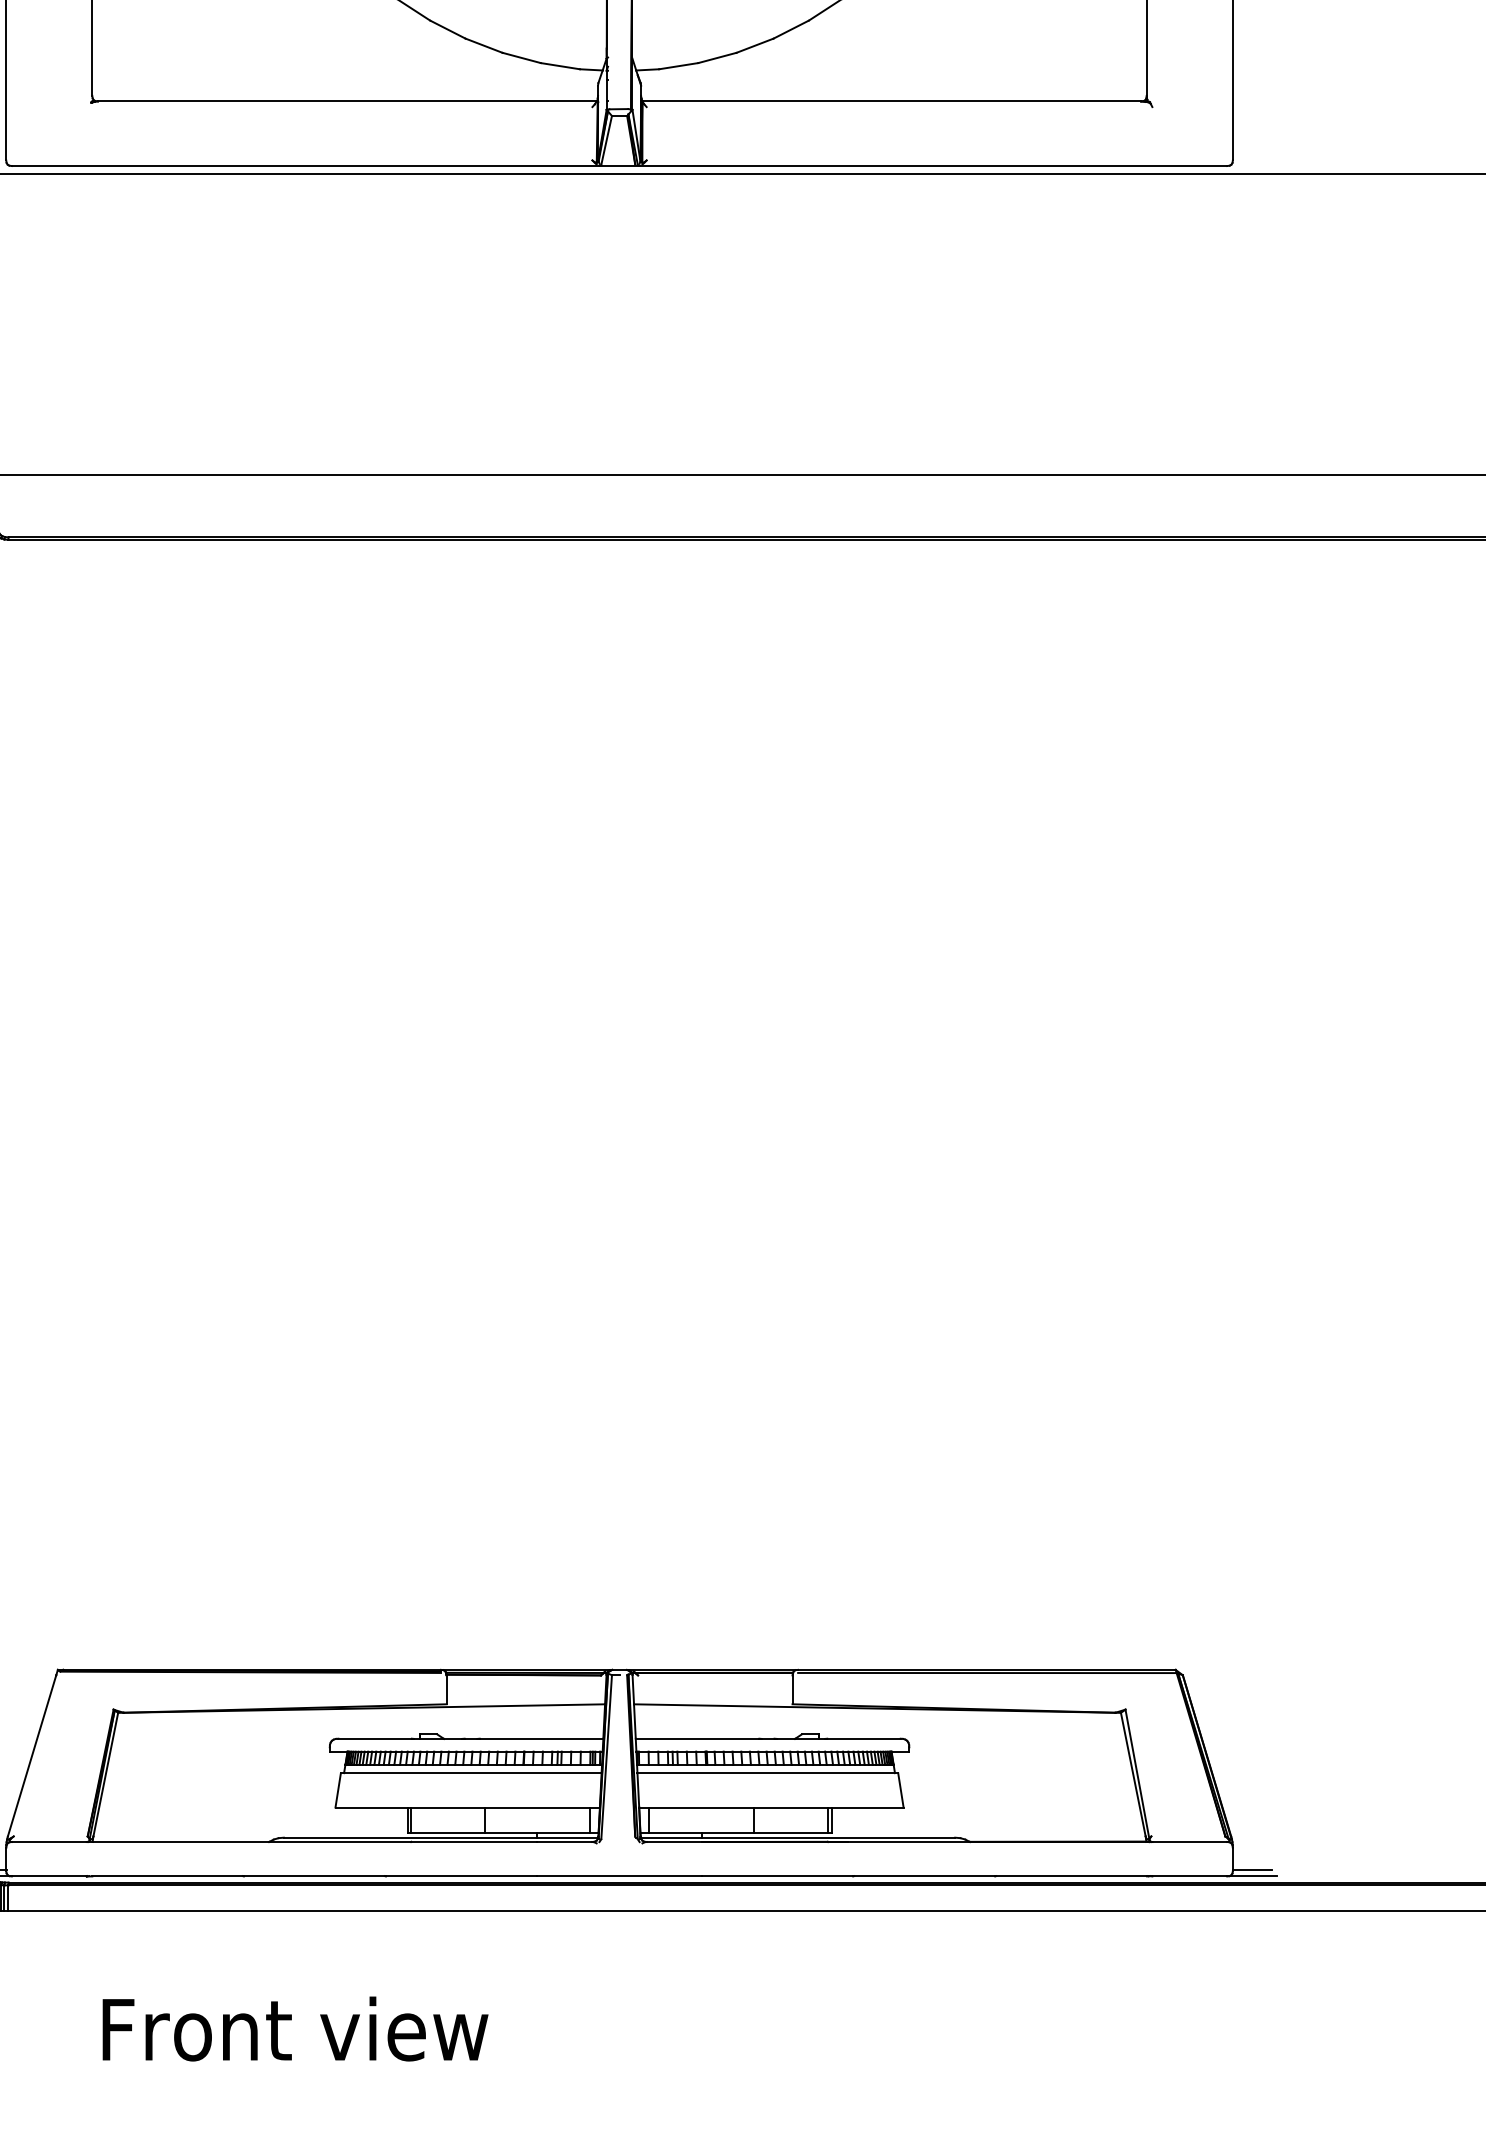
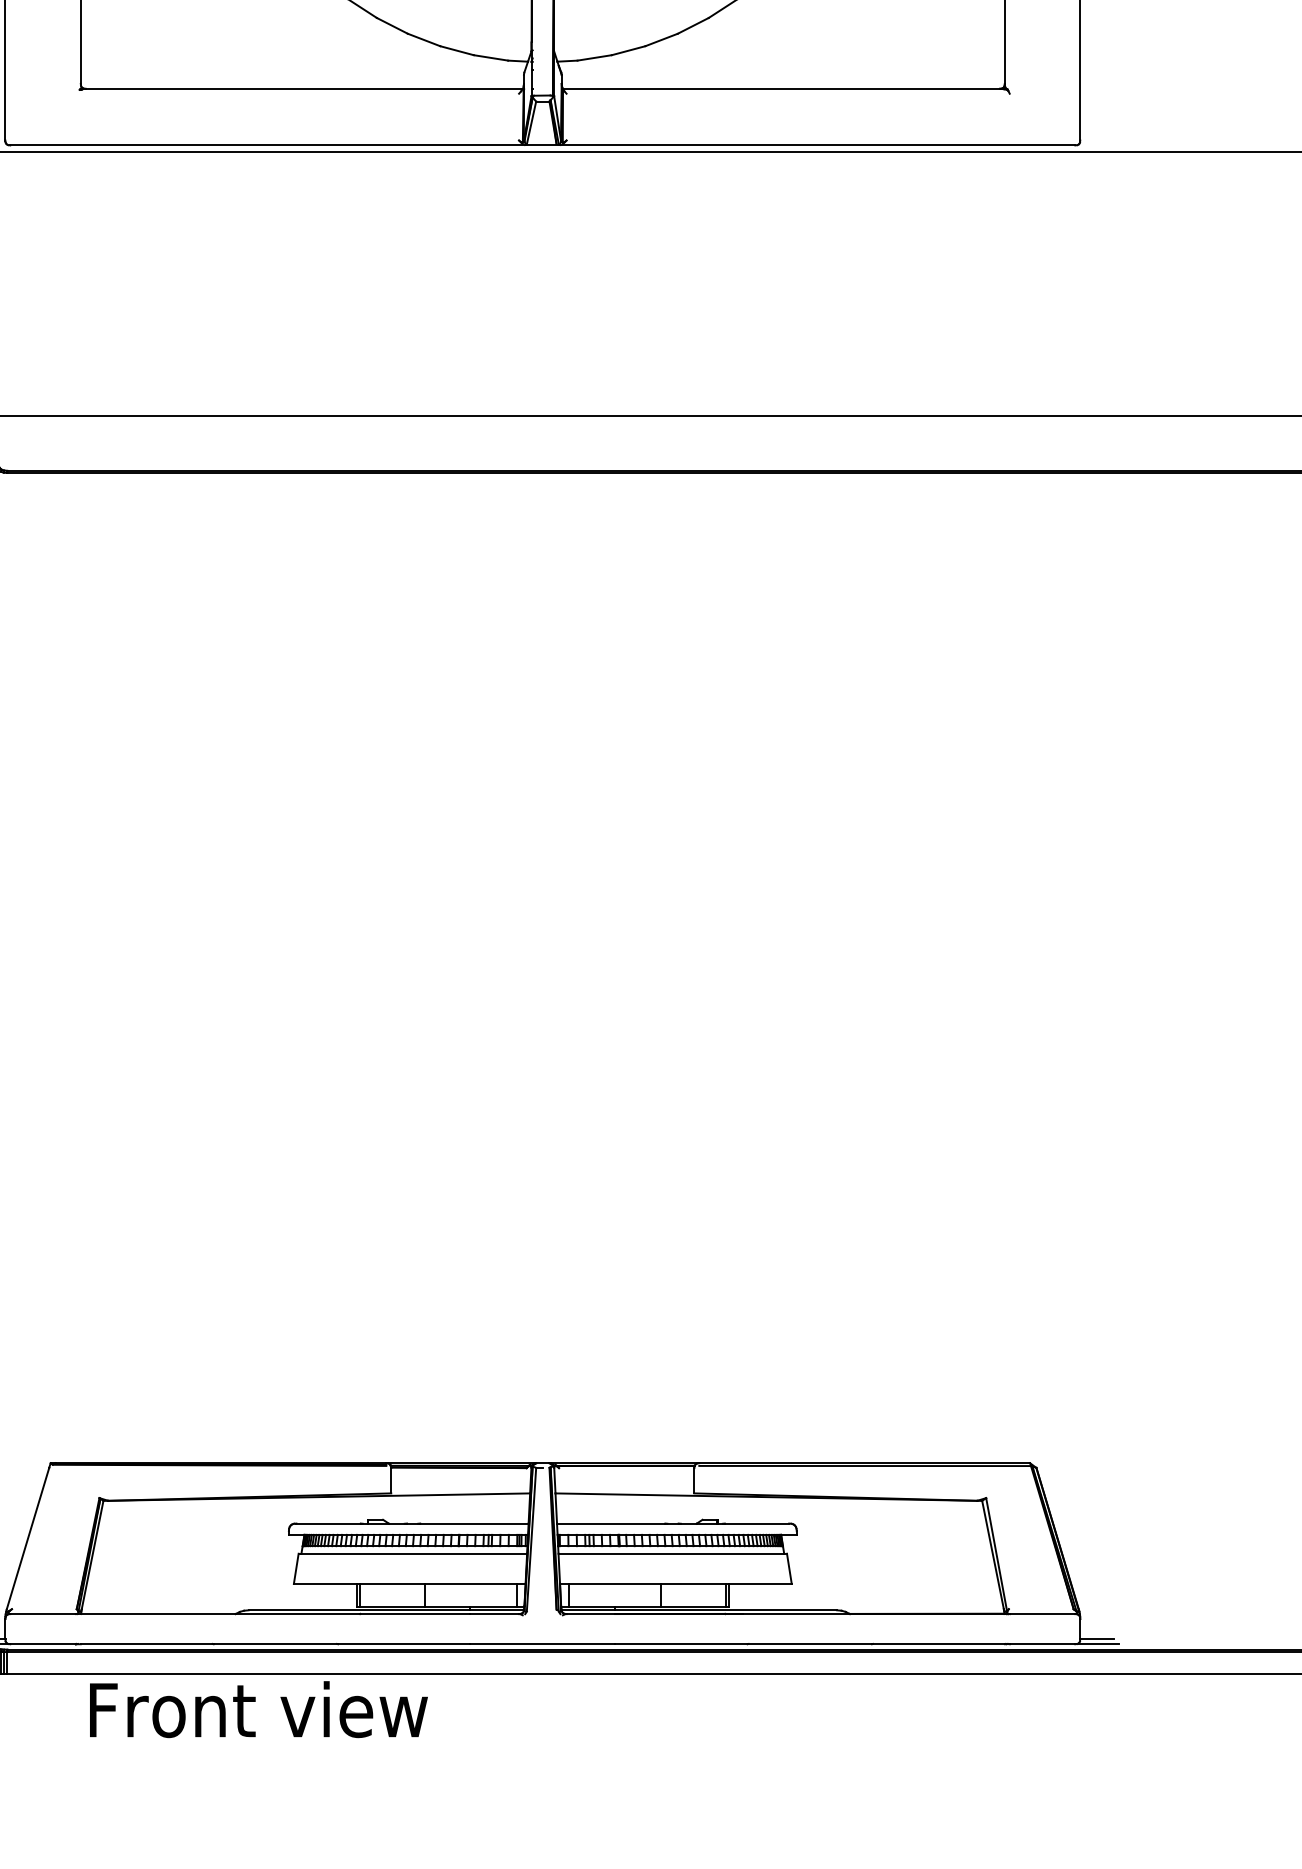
text: (295, 2028) -> (258, 1709), moved

